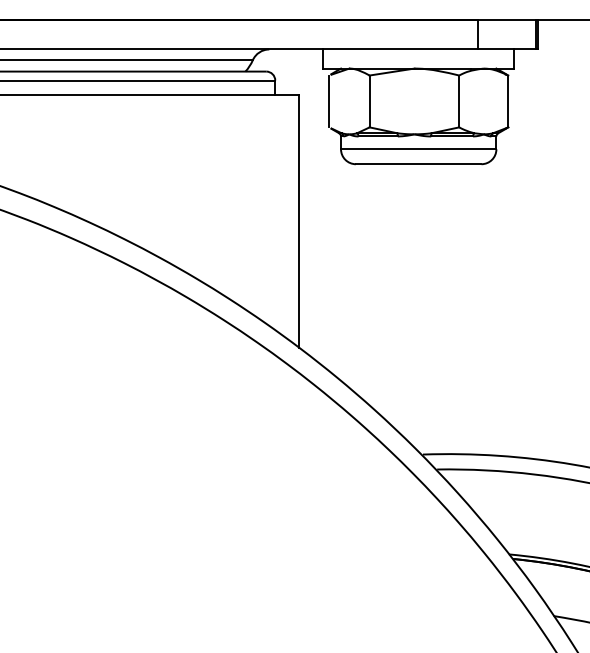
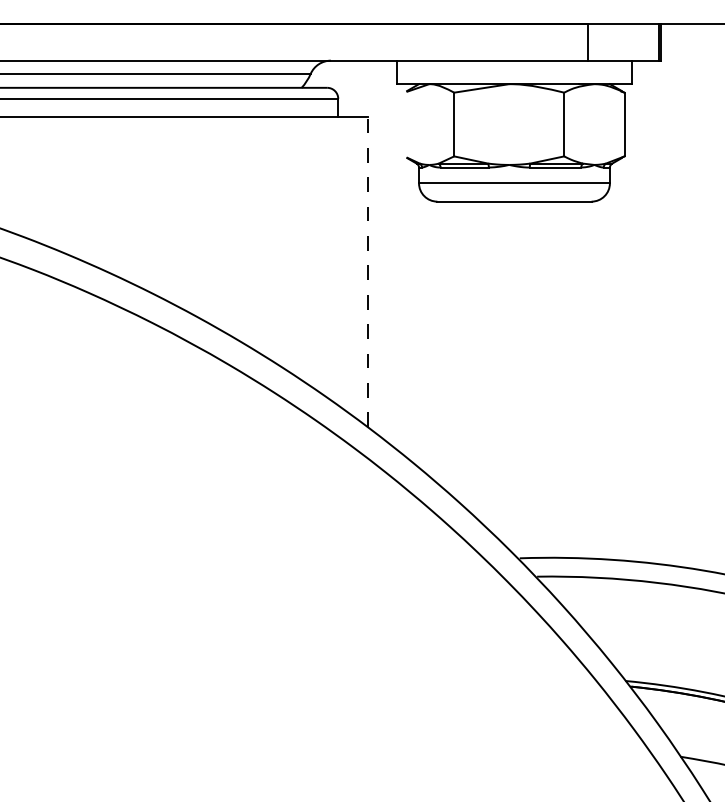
line: (329, 101) -> (404, 124), removed
line: (299, 221) -> (368, 272), solid -> dashed

